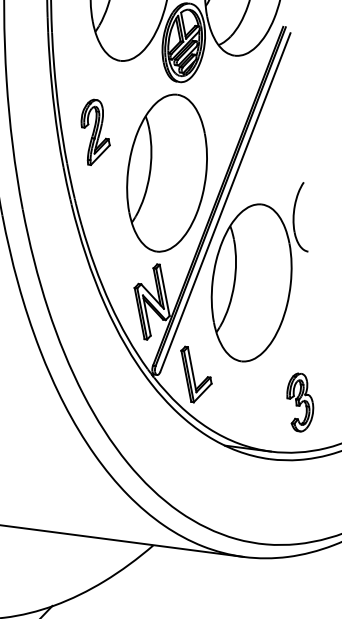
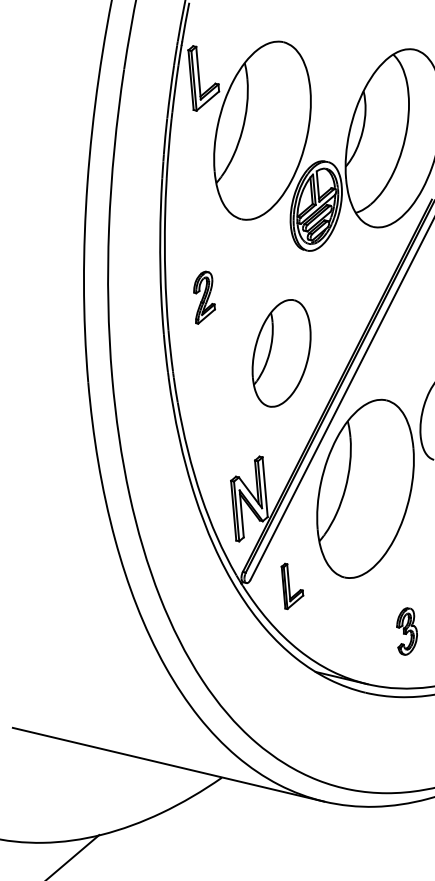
part: (95, 131) -> (204, 297), size x0.7
part: (166, 173) -> (281, 353), size x0.6
part: (197, 373) -> (292, 586), size x0.7
part: (299, 402) -> (406, 631), size x0.7

